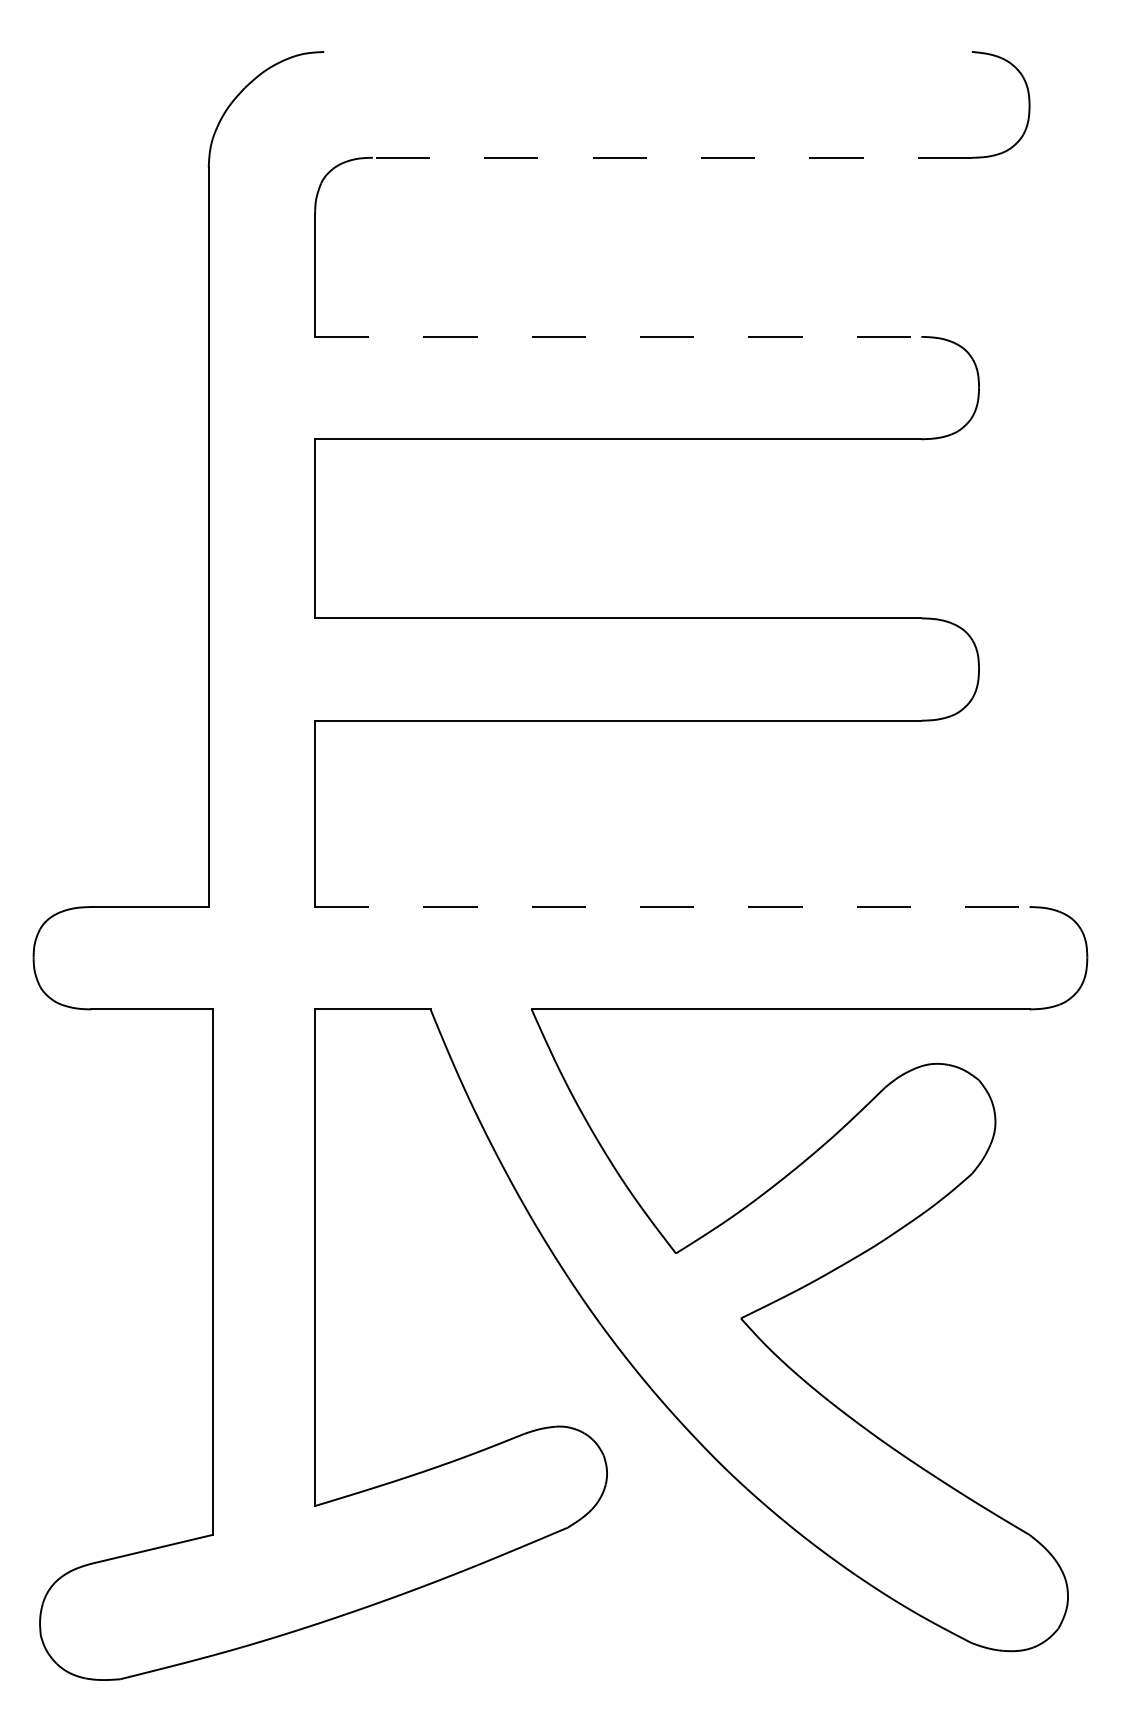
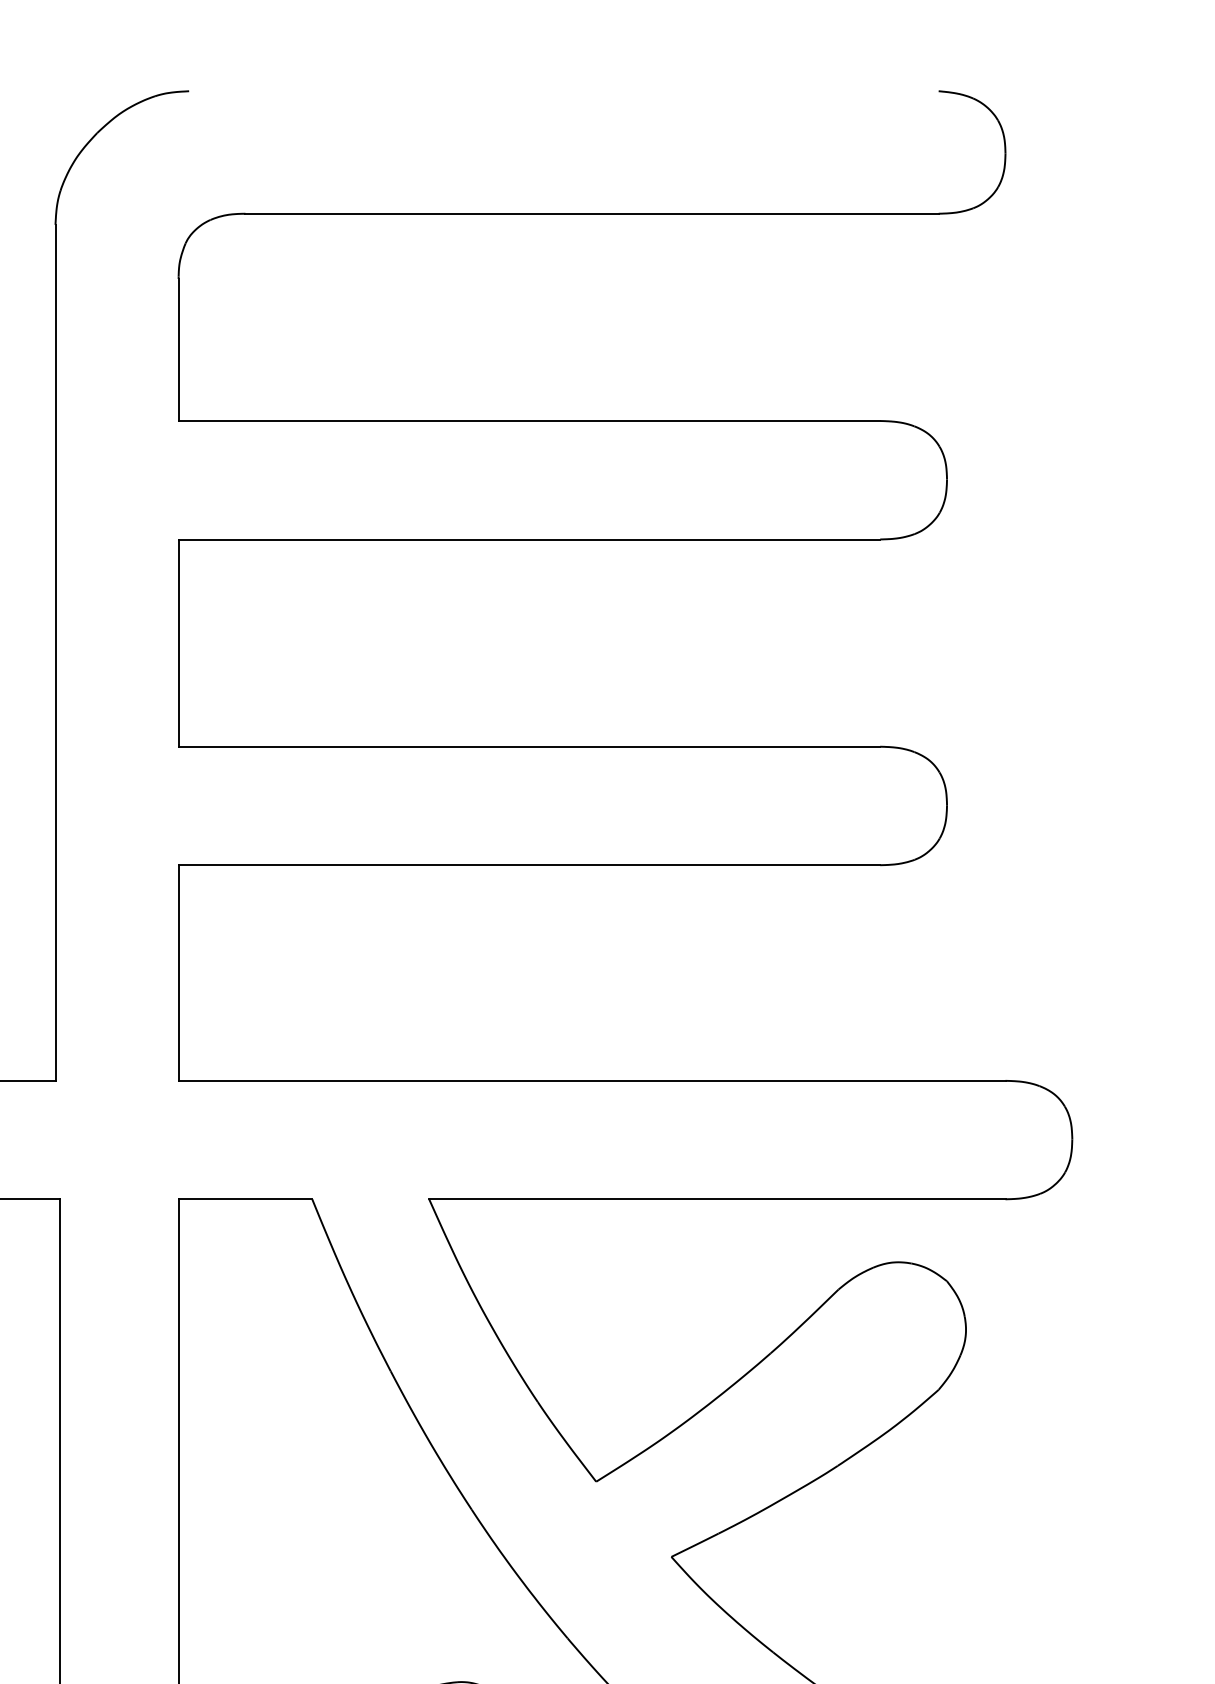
line: (672, 157) -> (592, 213), dashed -> solid
line: (618, 336) -> (529, 420), dashed -> solid
line: (672, 907) -> (592, 1081), dashed -> solid

